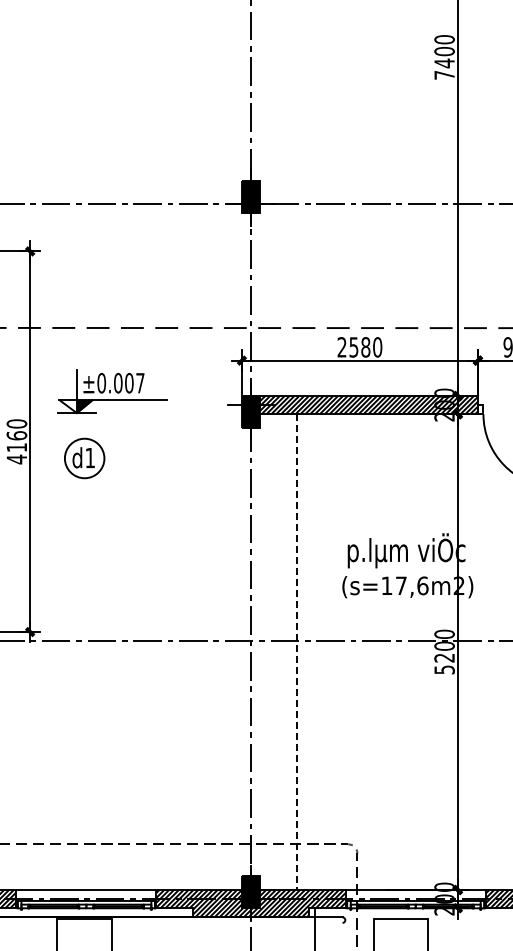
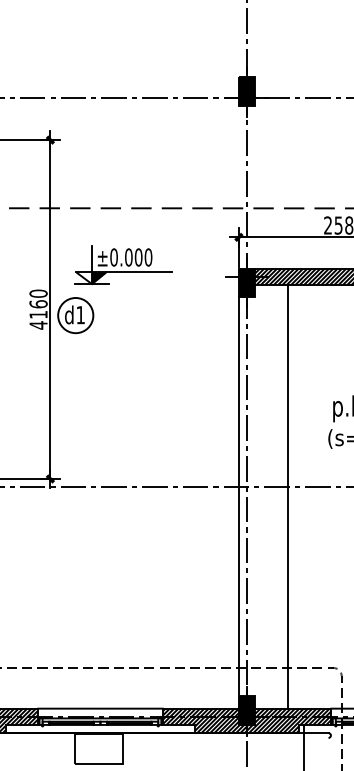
text: (140, 382) -> (148, 256), ±0.007 -> ±0.000
part: (84, 458) -> (75, 315), moved
line: (241, 652) -> (238, 497), added
line: (296, 652) -> (287, 497), dashed -> solid

